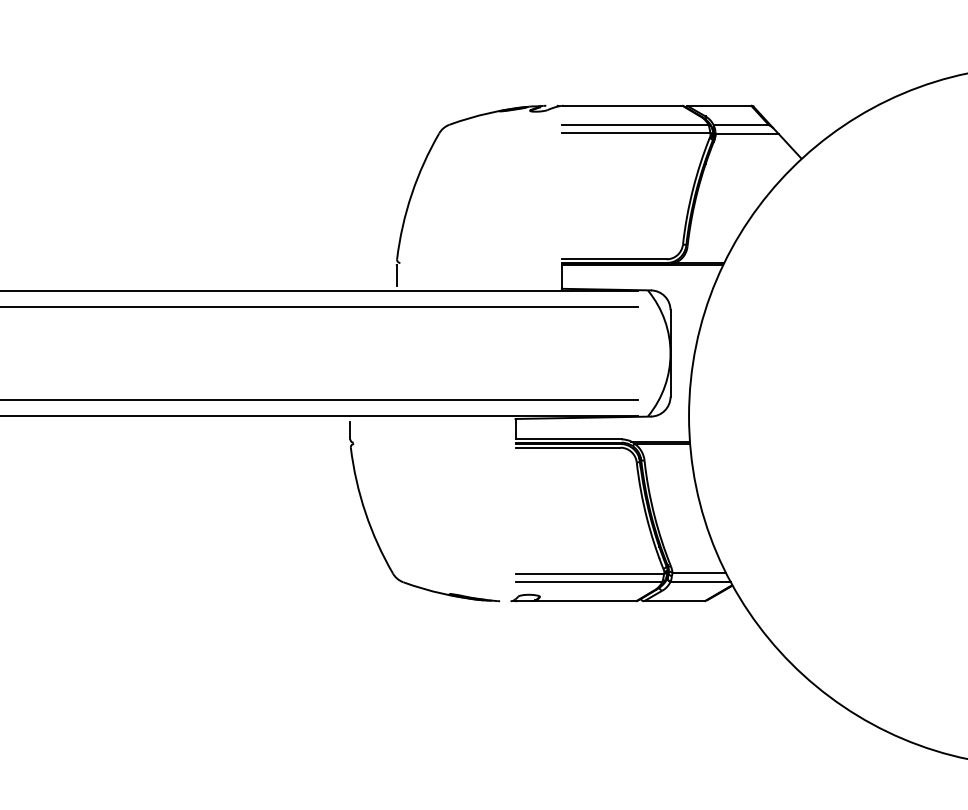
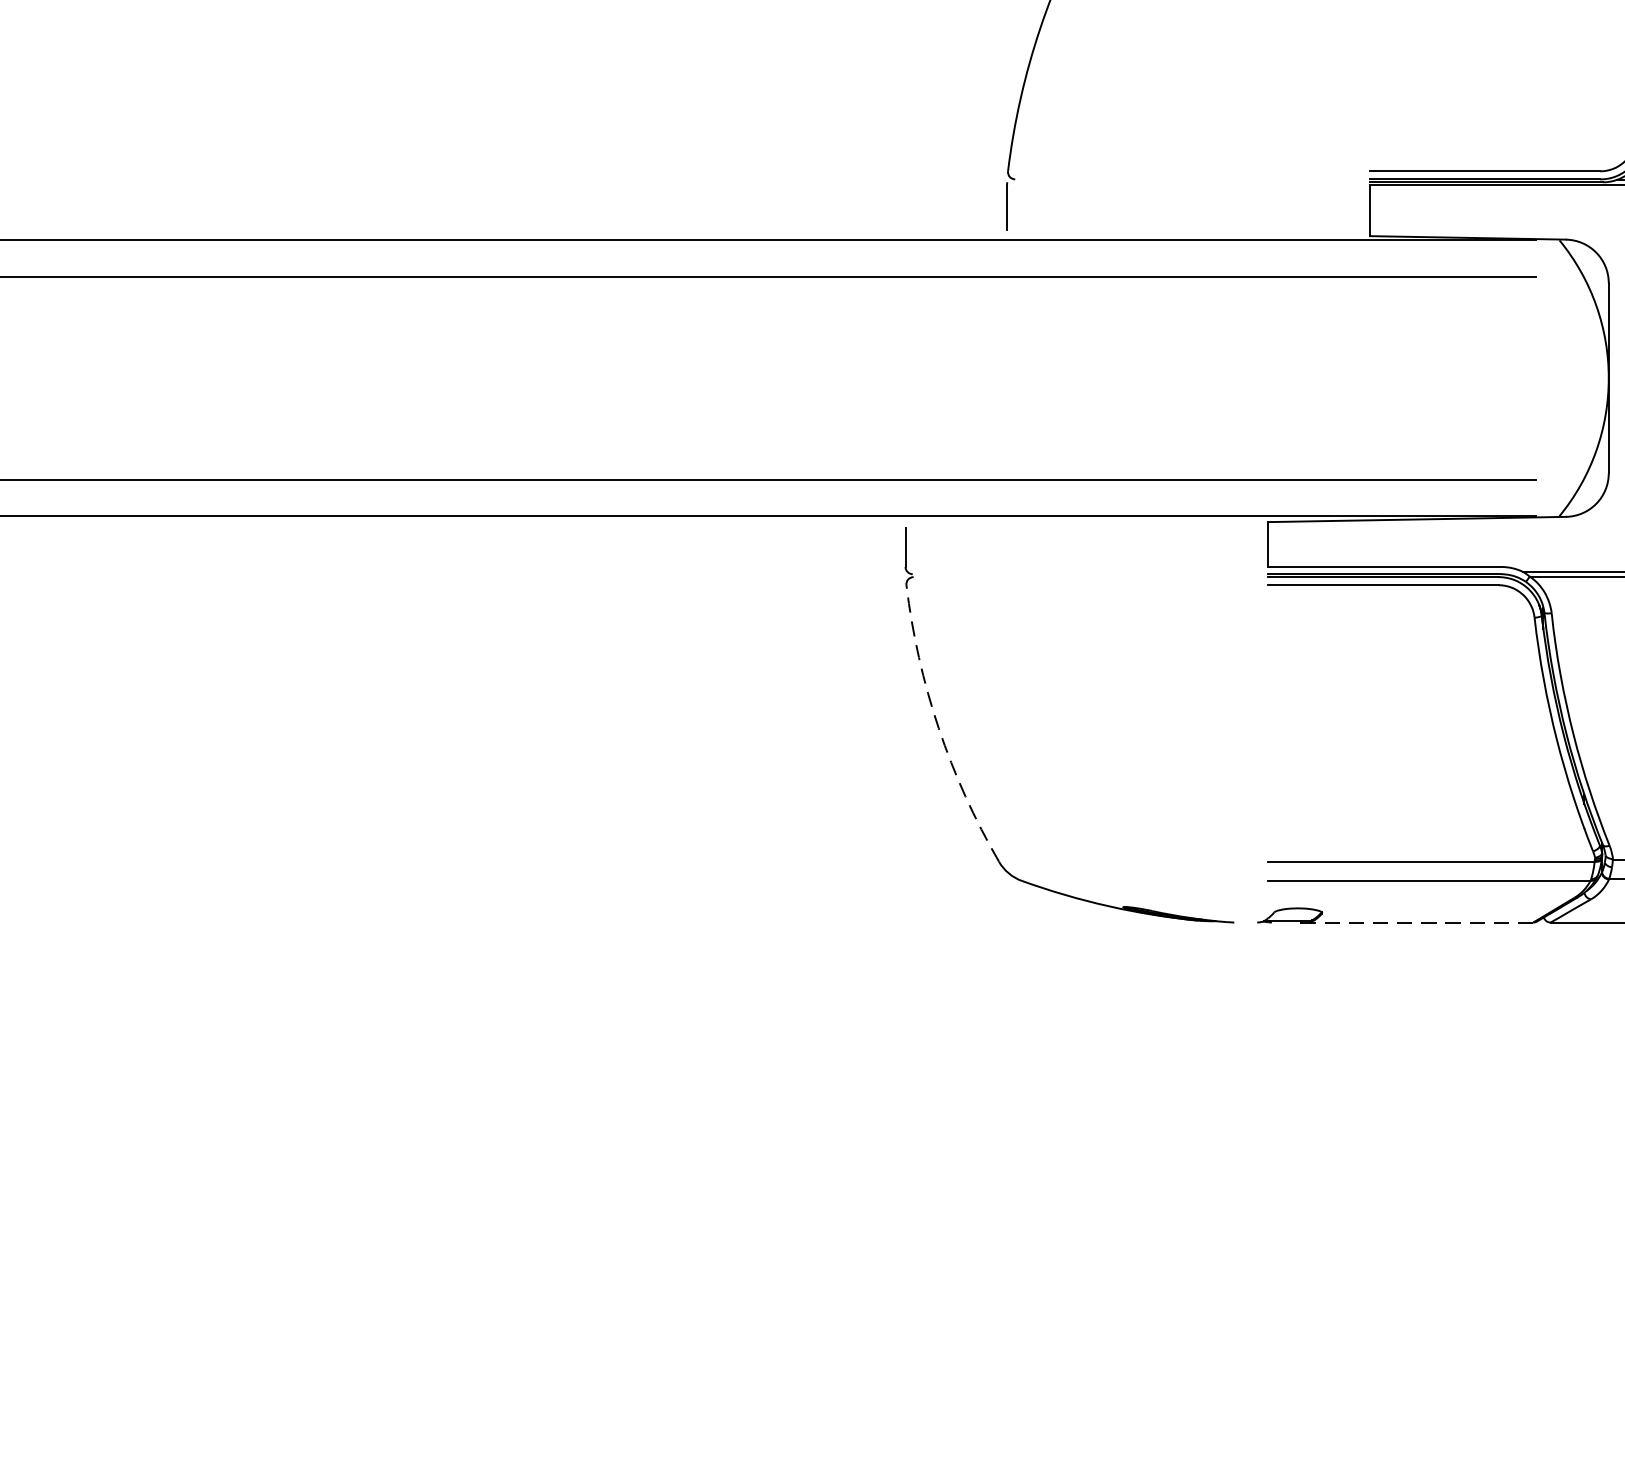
arc: (365, 512) -> (938, 727), solid -> dashed
line: (585, 601) -> (1421, 923), solid -> dashed

